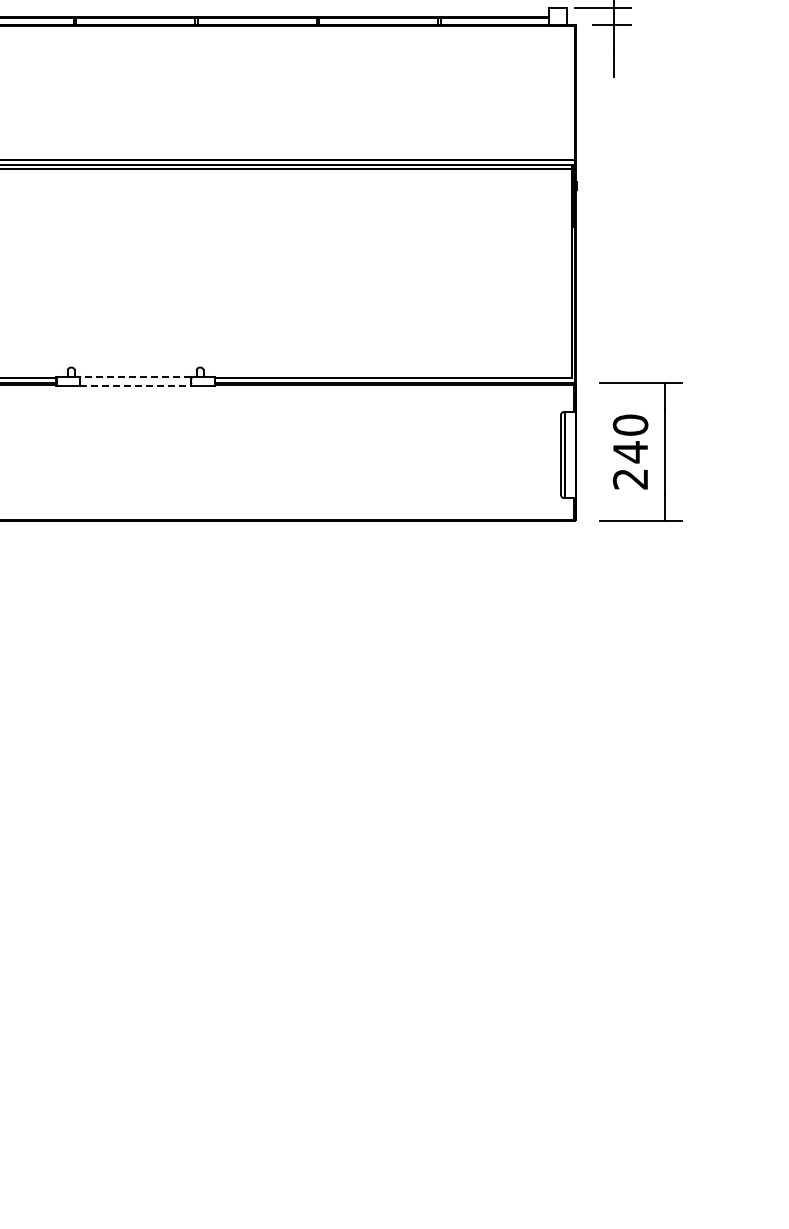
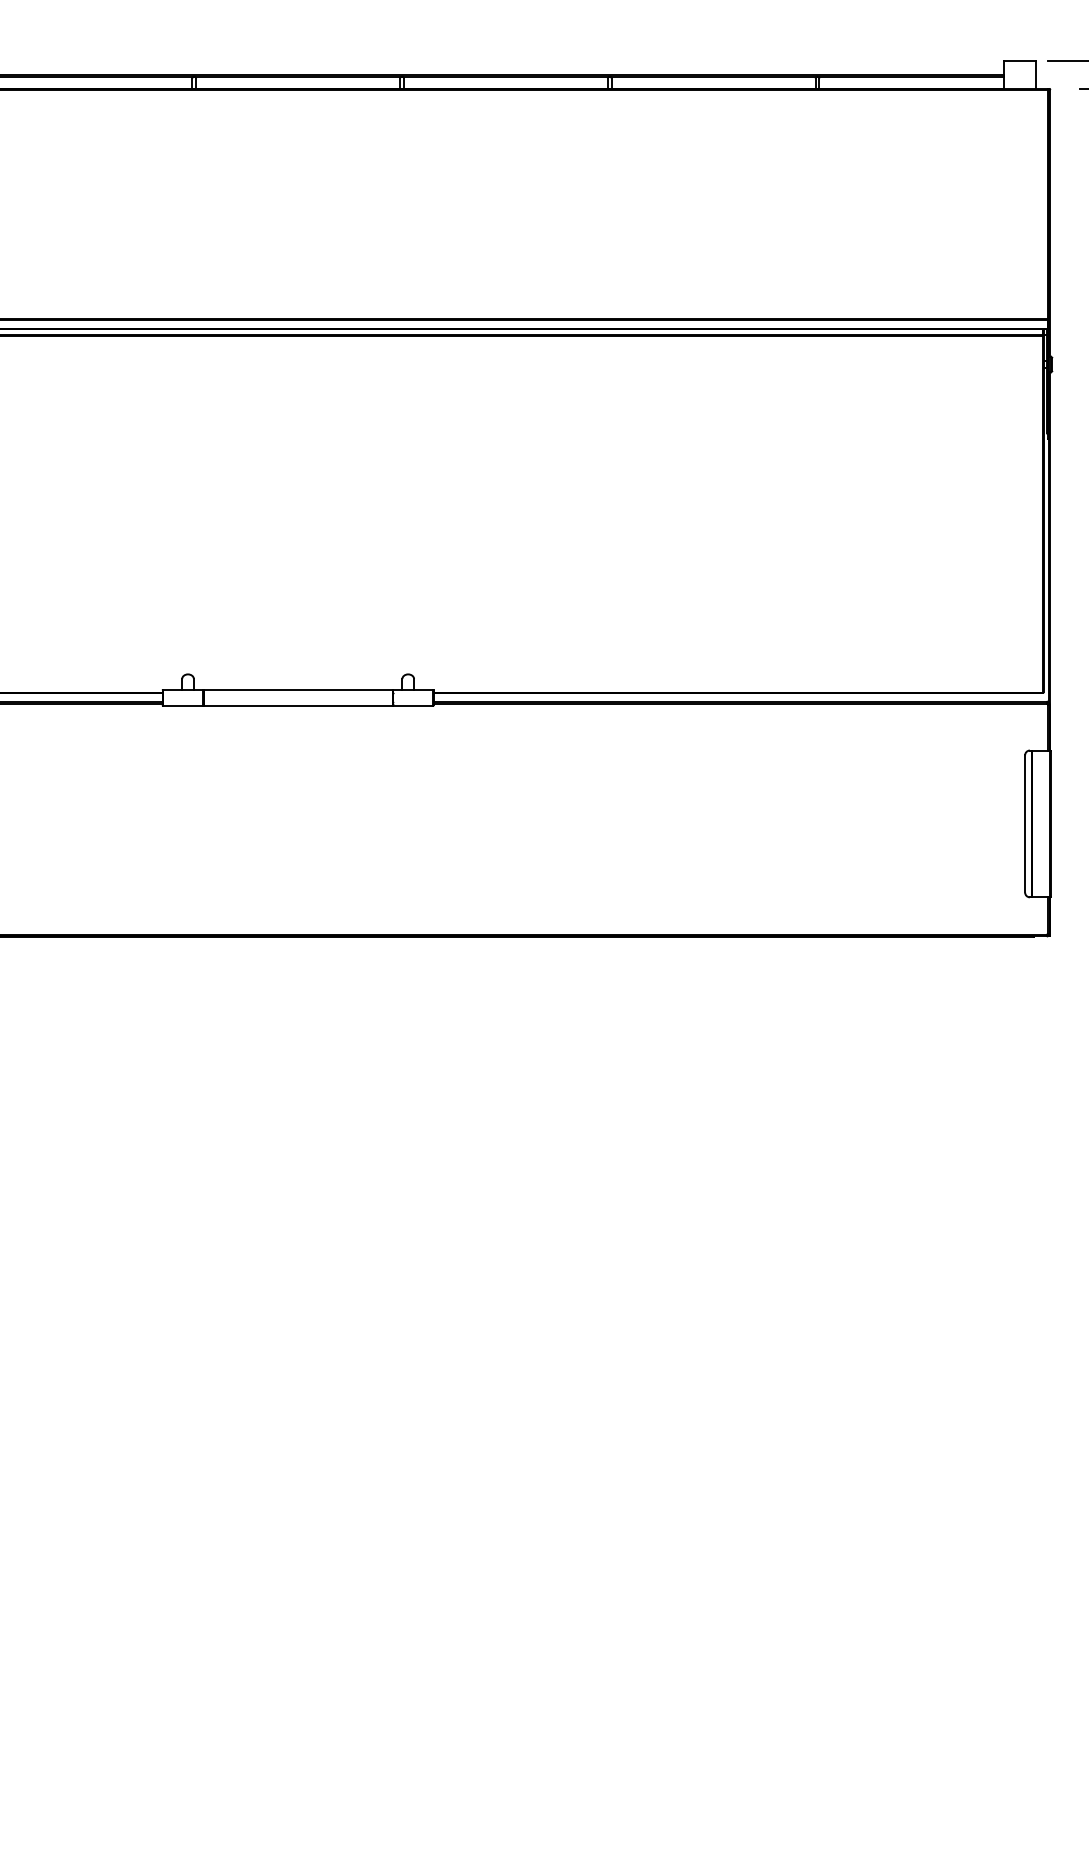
line: (135, 376) -> (297, 689), dashed -> solid
line: (136, 385) -> (299, 705), dashed -> solid

